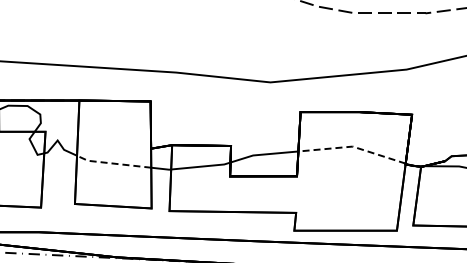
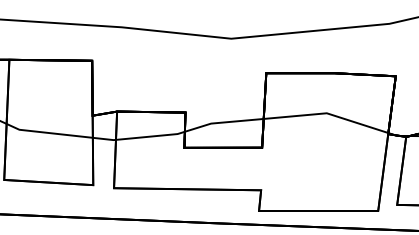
line: (352, 146) -> (326, 113), dashed -> solid
line: (112, 163) -> (47, 132), dashed -> solid

